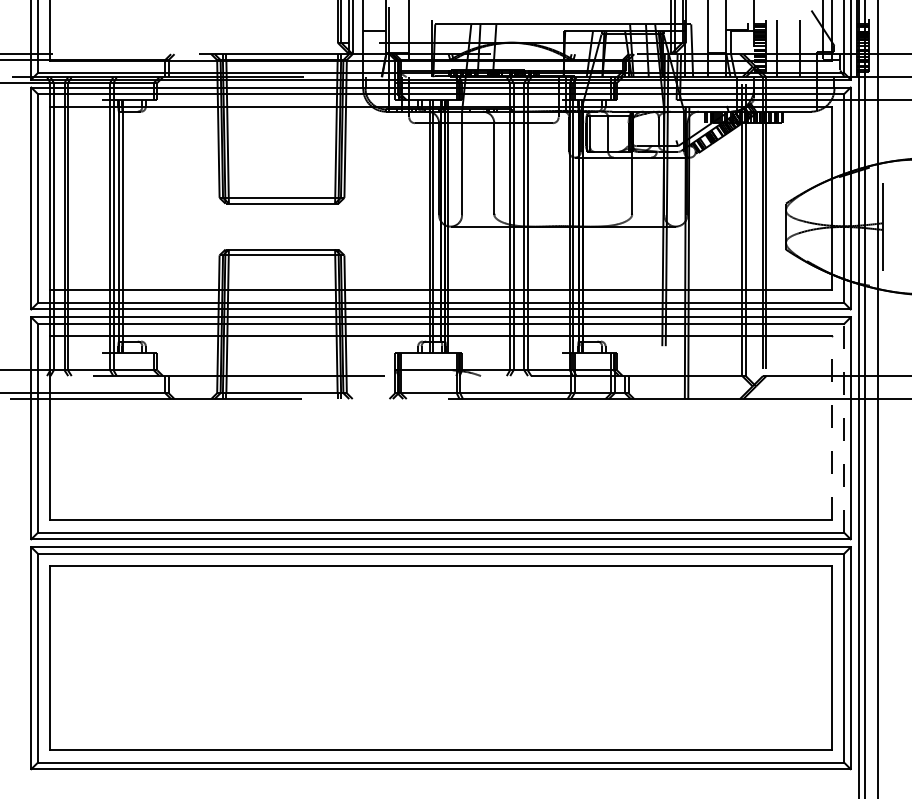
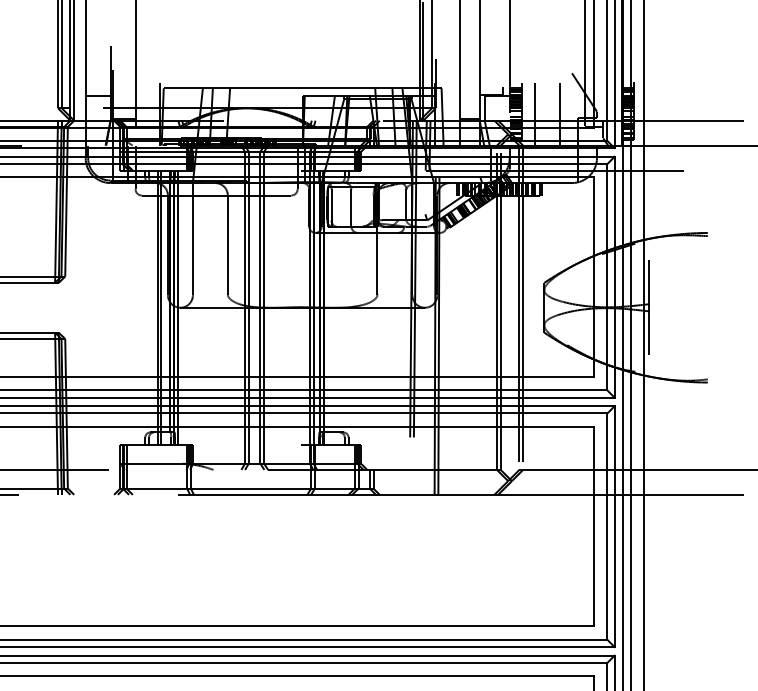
line: (844, 427) -> (607, 525), dashed -> solid
line: (831, 428) -> (593, 526), dashed -> solid

